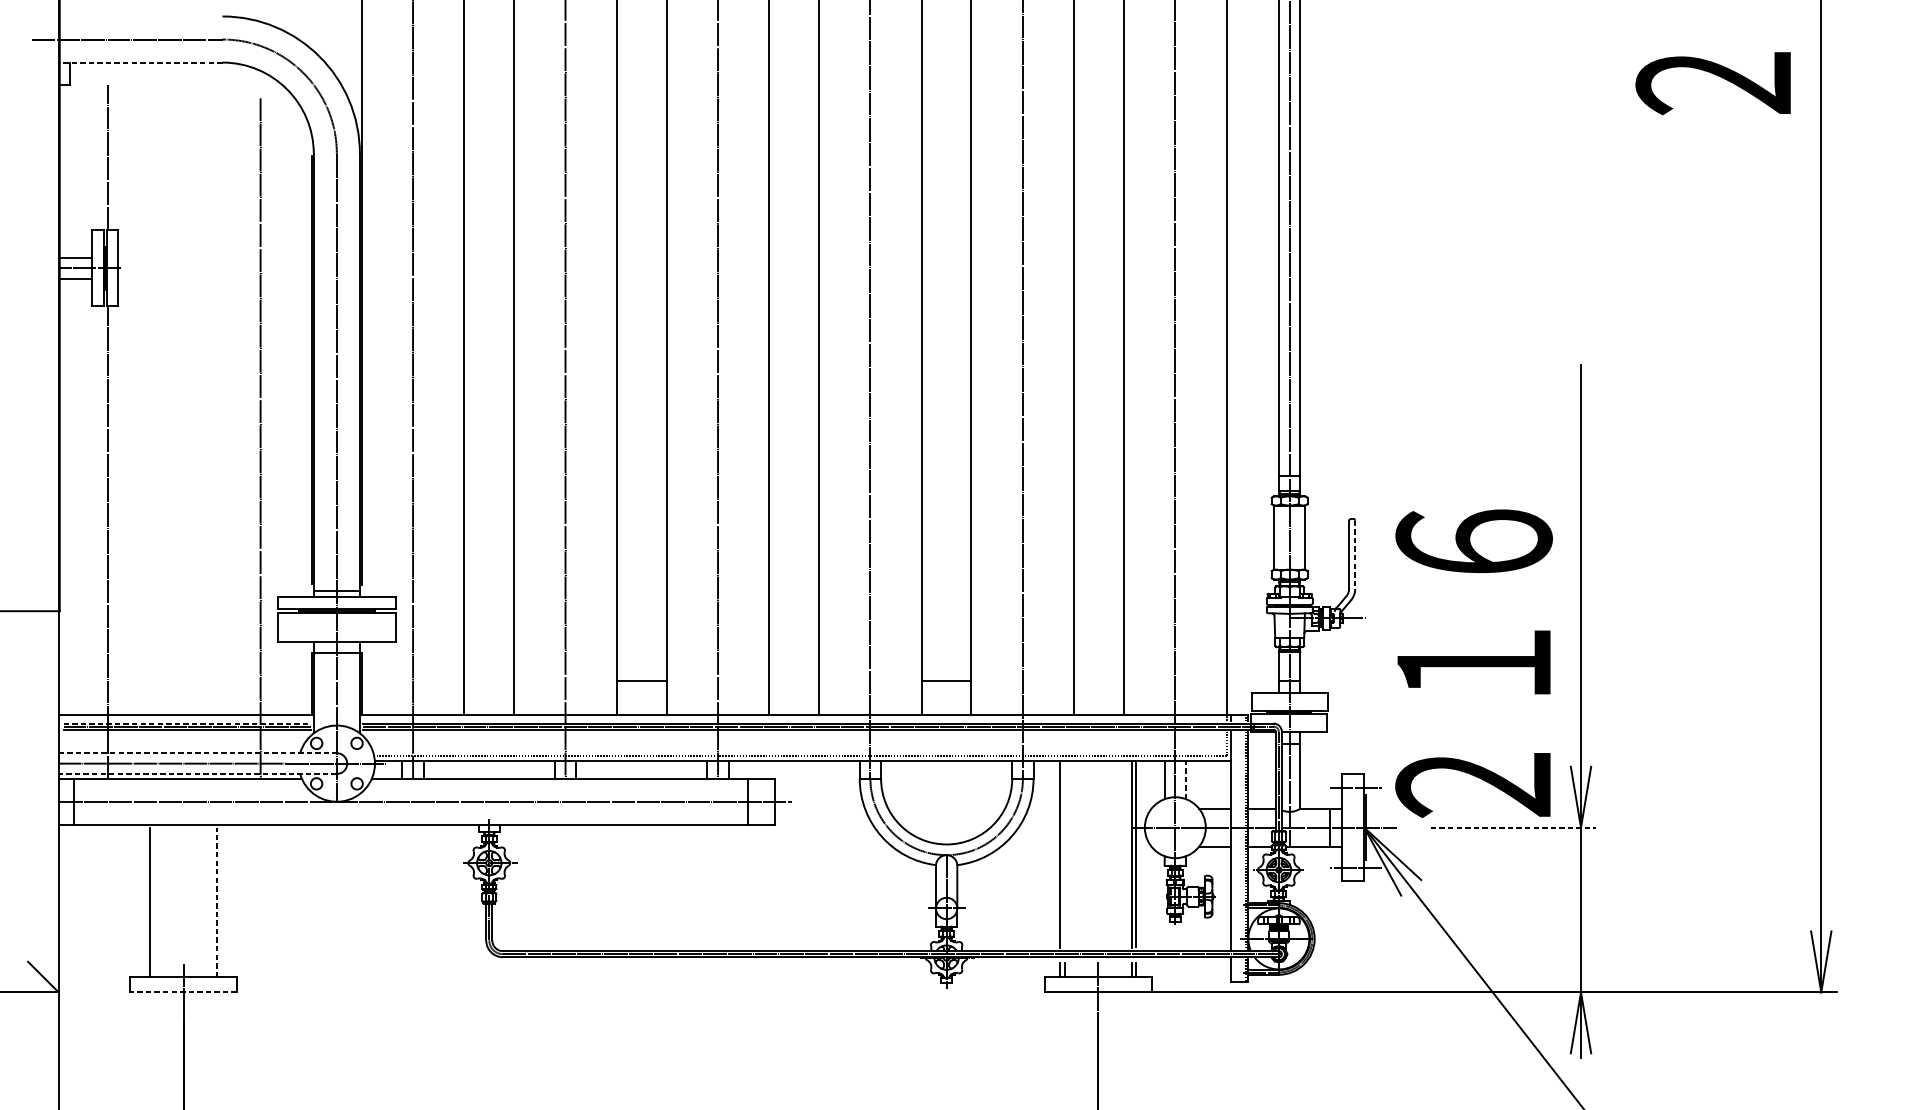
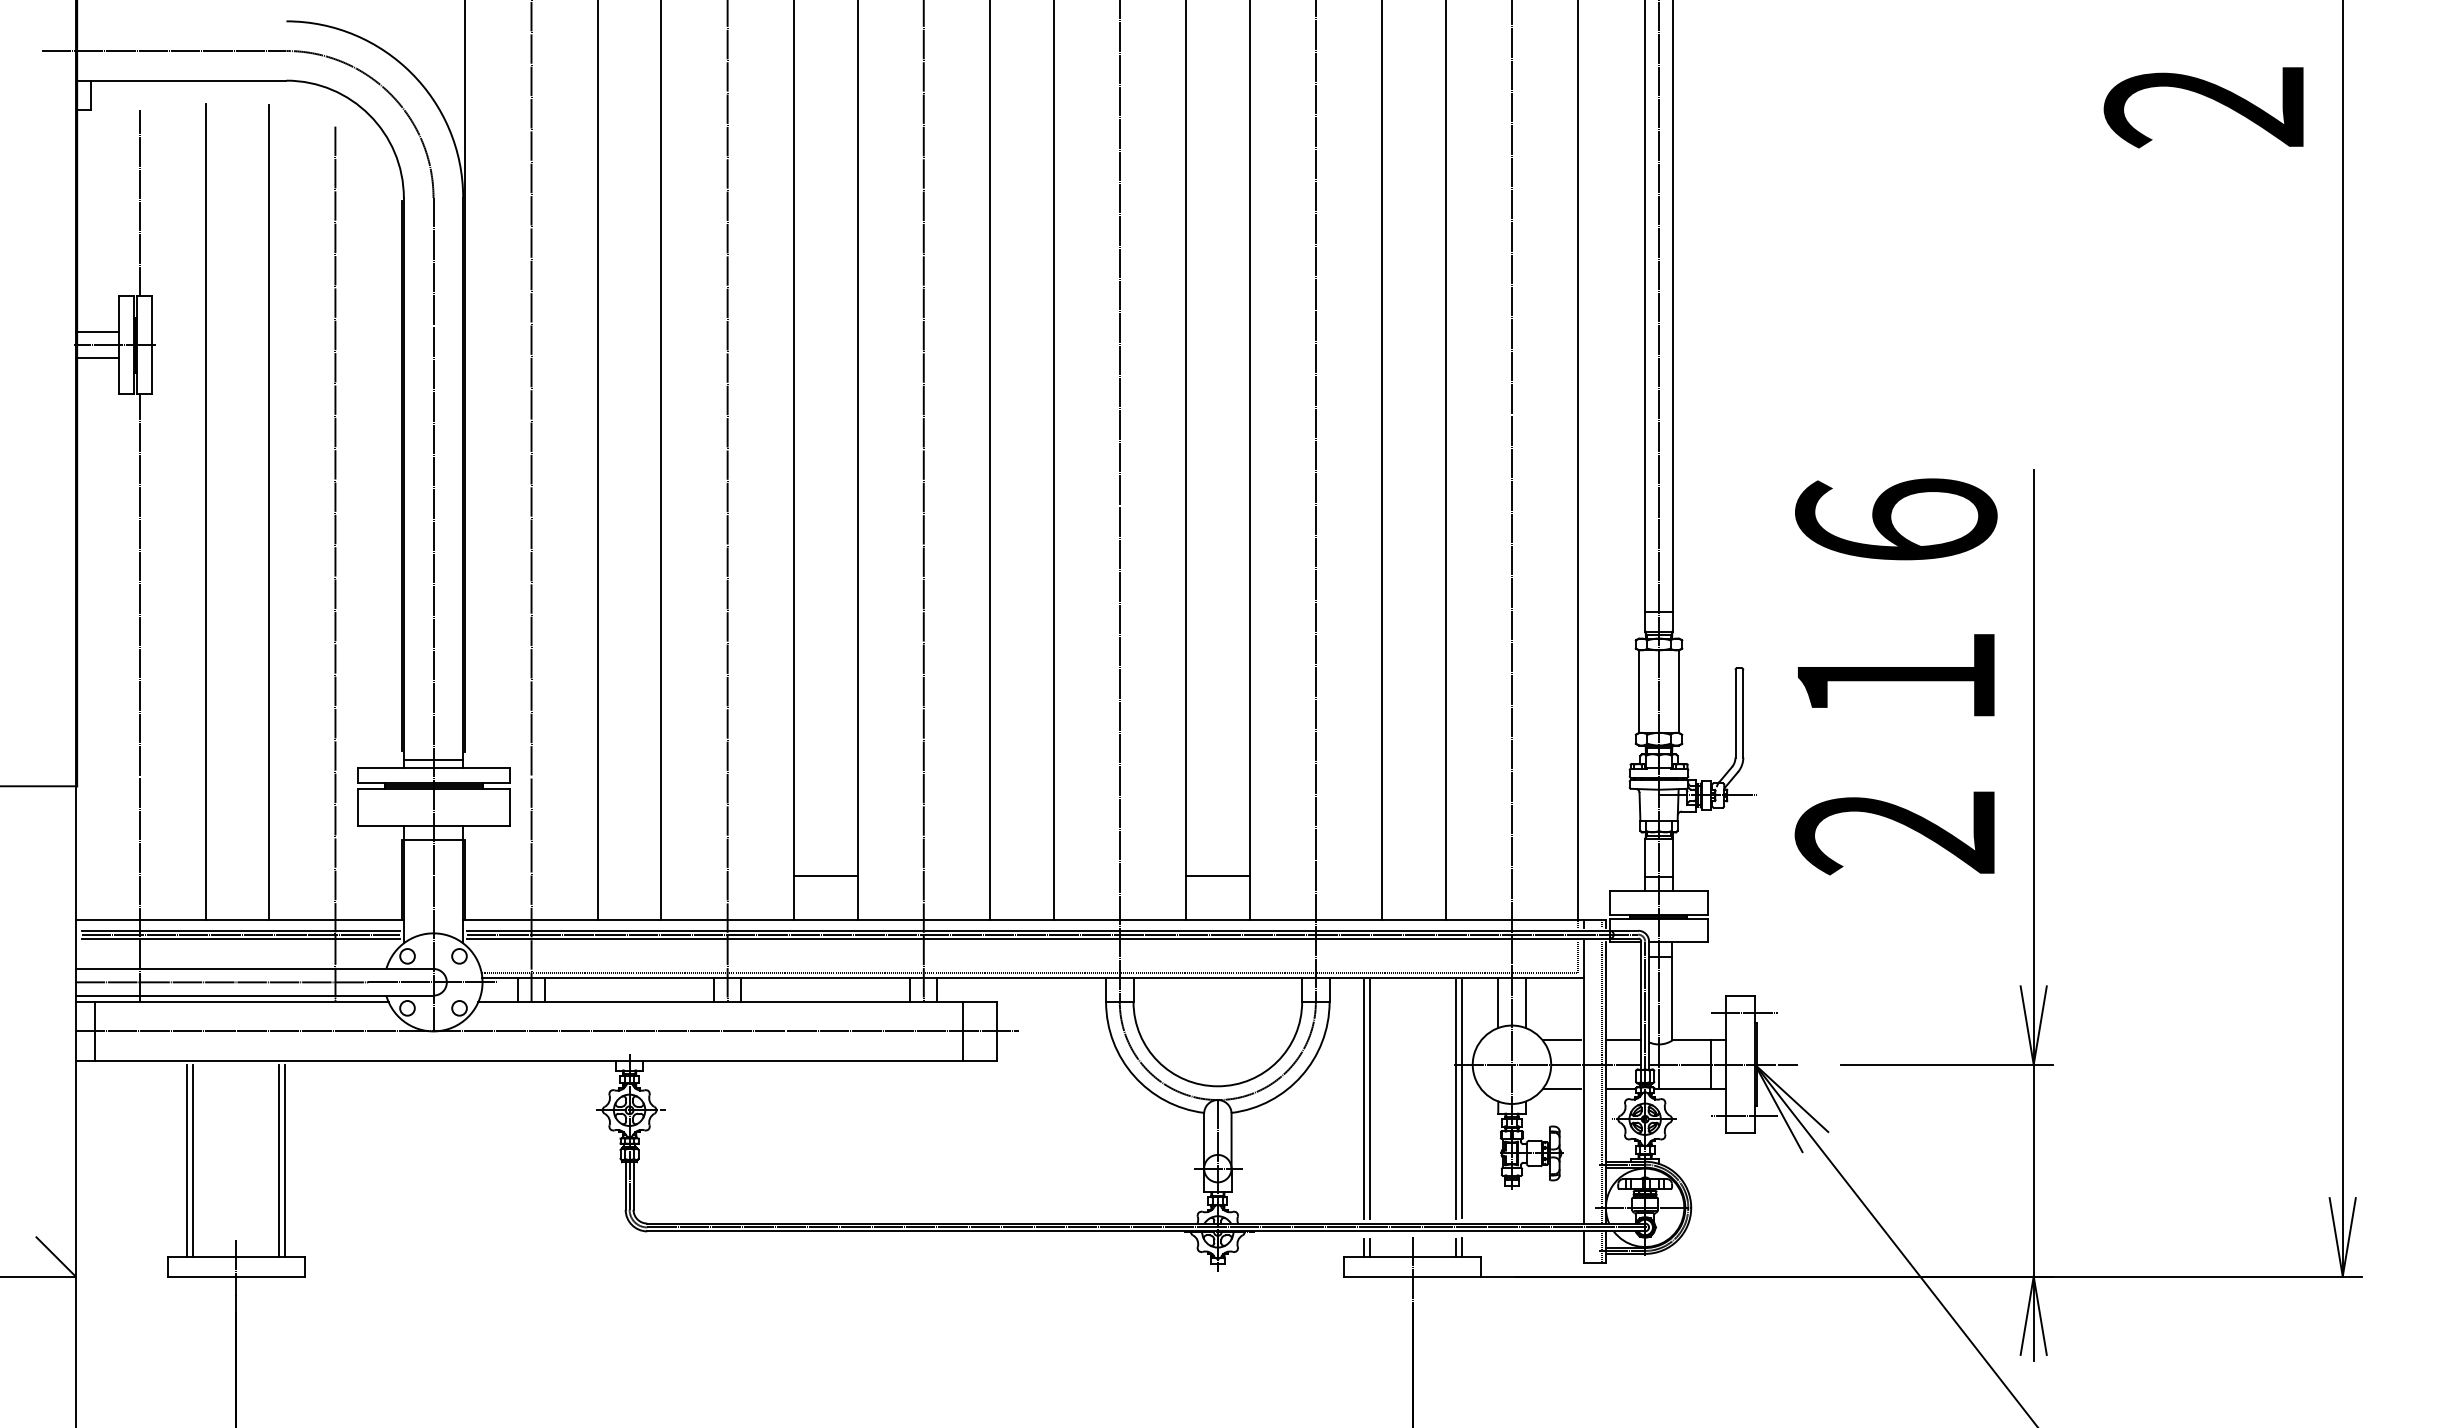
line: (140, 62) -> (181, 80), dashed -> solid
line: (159, 397) -> (205, 511), added
line: (209, 398) -> (269, 512), added
line: (1355, 554) -> (1743, 713), dashed -> solid
text: (1473, 663) -> (1895, 676), moved
line: (187, 723) -> (241, 930), dashed -> solid
line: (197, 752) -> (254, 968), dashed -> solid
line: (197, 773) -> (254, 995), dashed -> solid
line: (1185, 780) -> (1525, 1003), dashed -> solid
line: (1513, 827) -> (1947, 1064), dashed -> solid
line: (1064, 853) -> (1369, 1098), added
line: (145, 902) -> (187, 1160), added
line: (217, 902) -> (279, 1160), dashed -> solid
line: (221, 902) -> (285, 1160), added
line: (183, 992) -> (236, 1276), dashed -> solid

